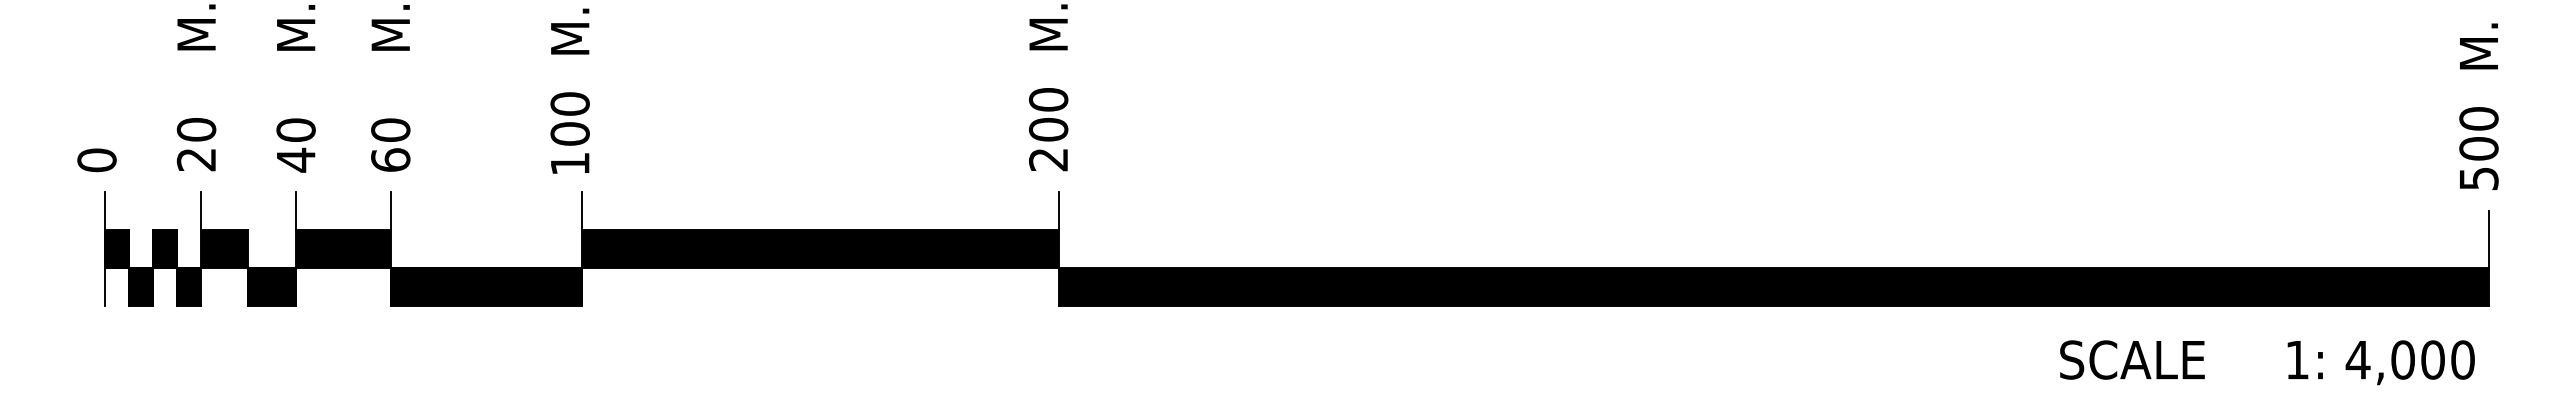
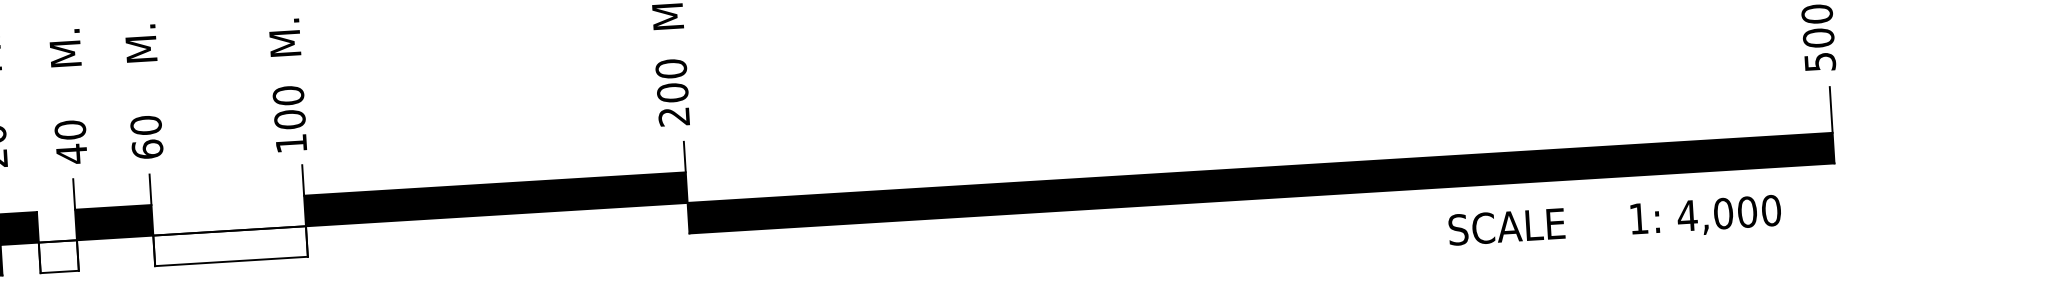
fill: (271, 286) -> (58, 256), removed
fill: (486, 286) -> (230, 245), removed
text: (2267, 362) -> (1615, 222), moved

